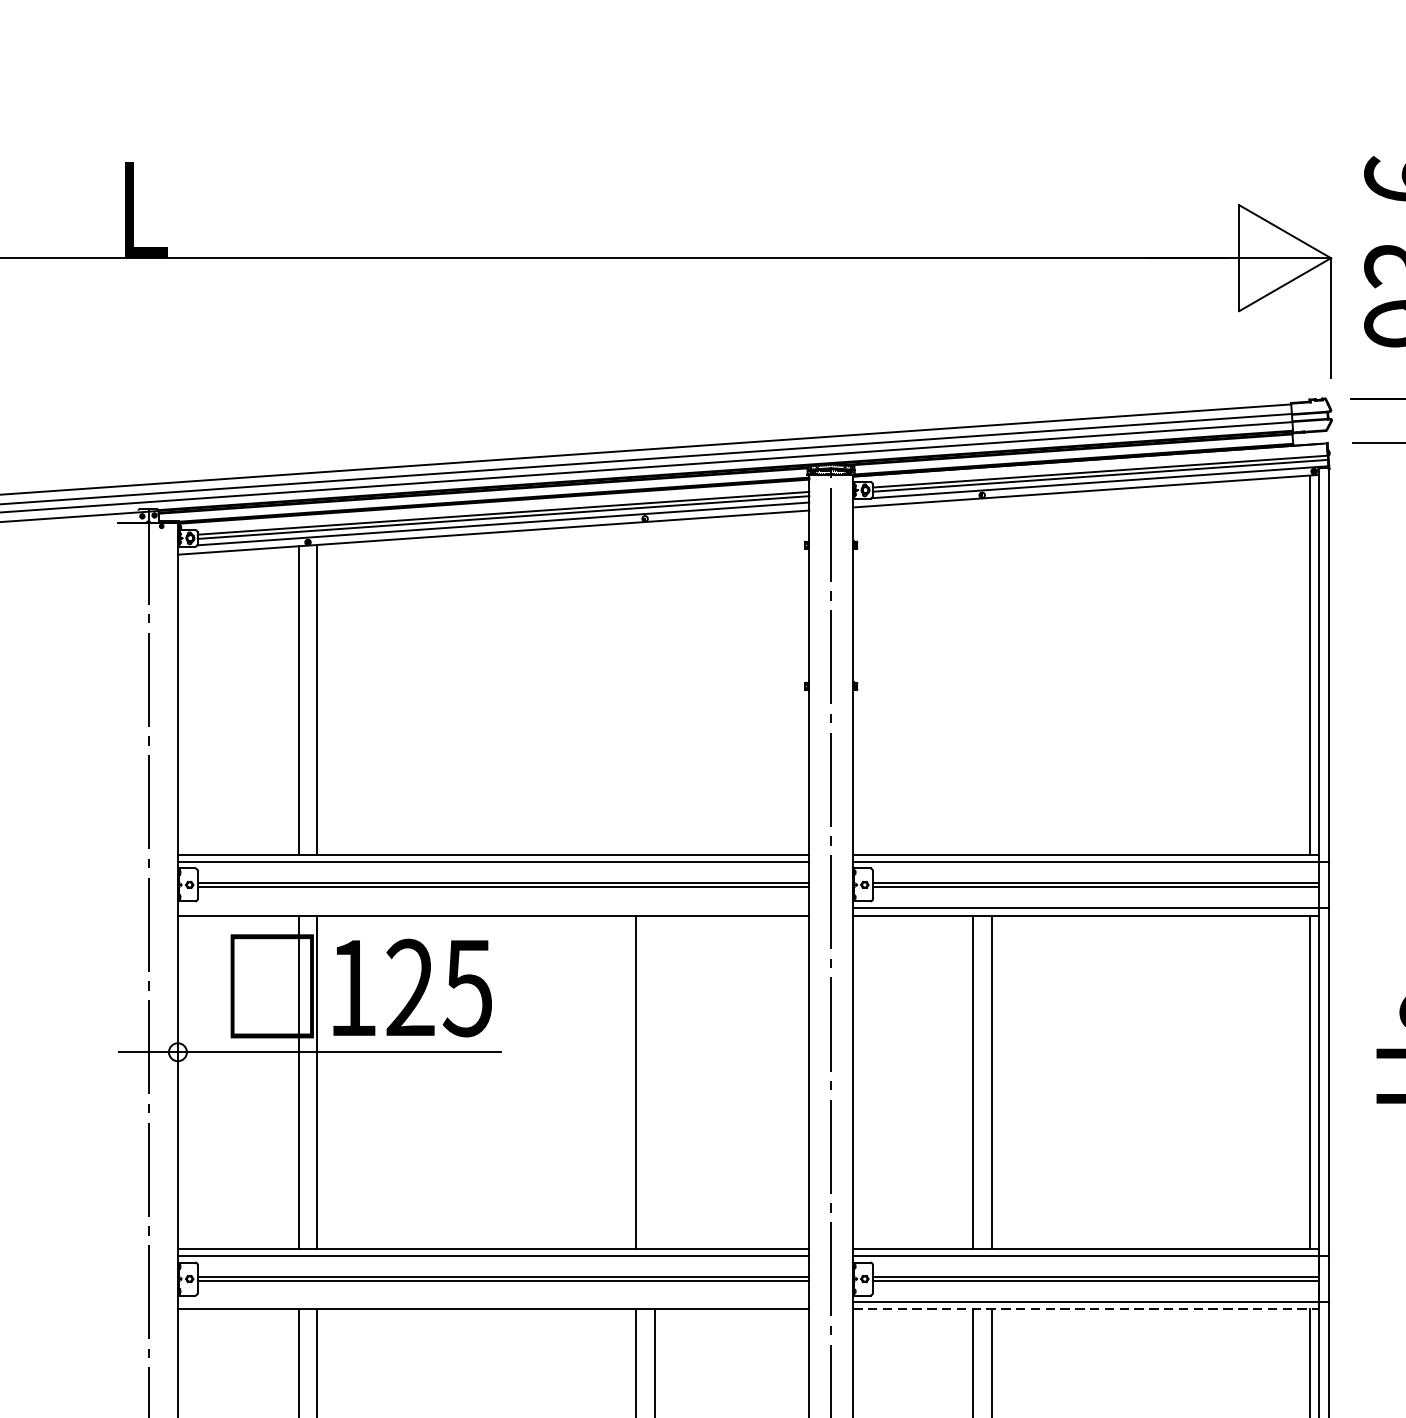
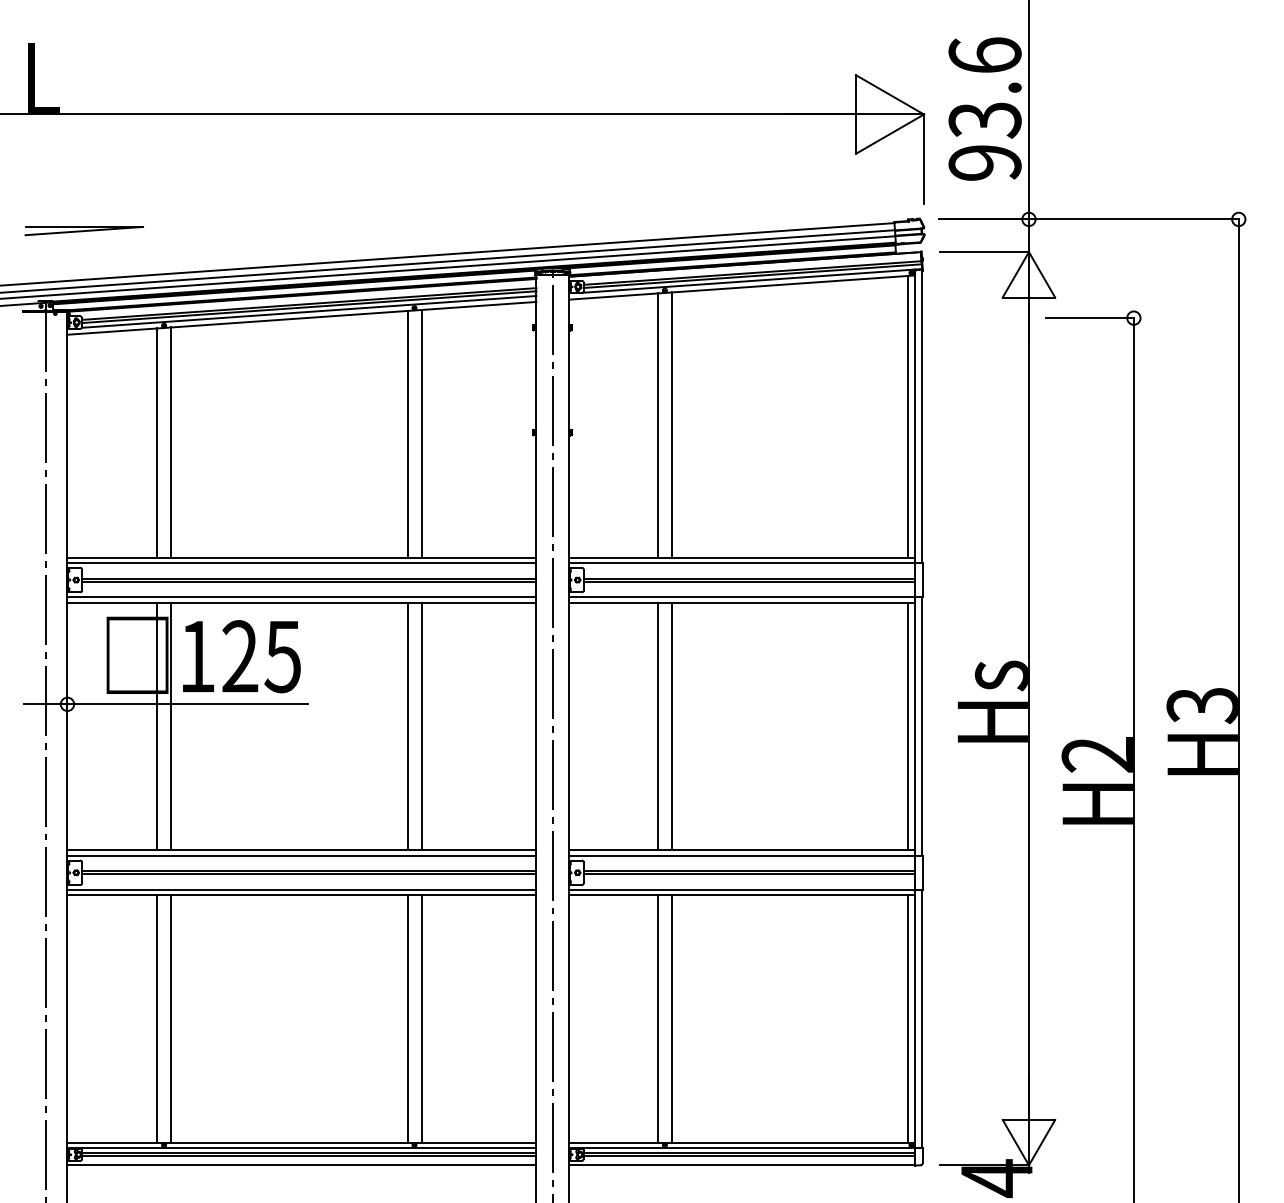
part: (199, 415) -> (83, 231), added
line: (991, 675) -> (671, 424), added
line: (972, 676) -> (657, 425), added
line: (635, 687) -> (407, 433), added
line: (654, 687) -> (421, 433), added
line: (492, 908) -> (301, 597), added
line: (654, 1082) -> (421, 726), added
line: (492, 1301) -> (301, 889), added
line: (1086, 1309) -> (742, 895), dashed -> solid

